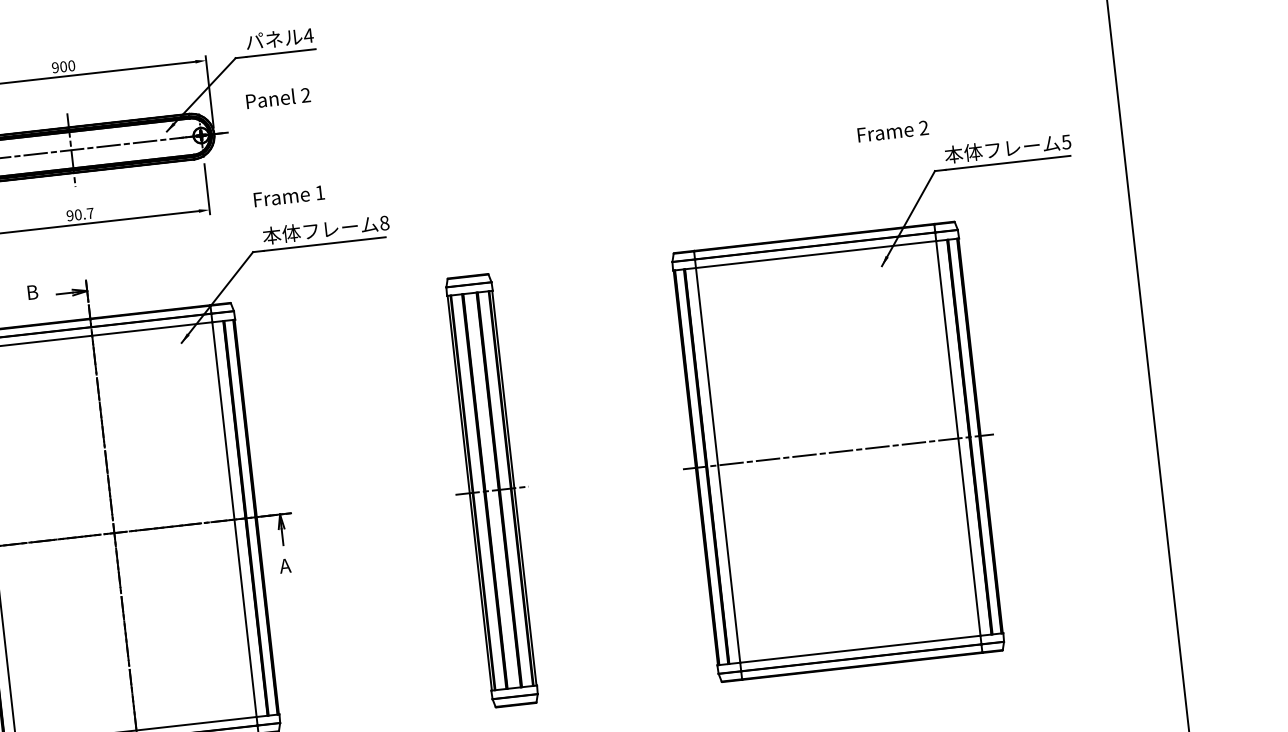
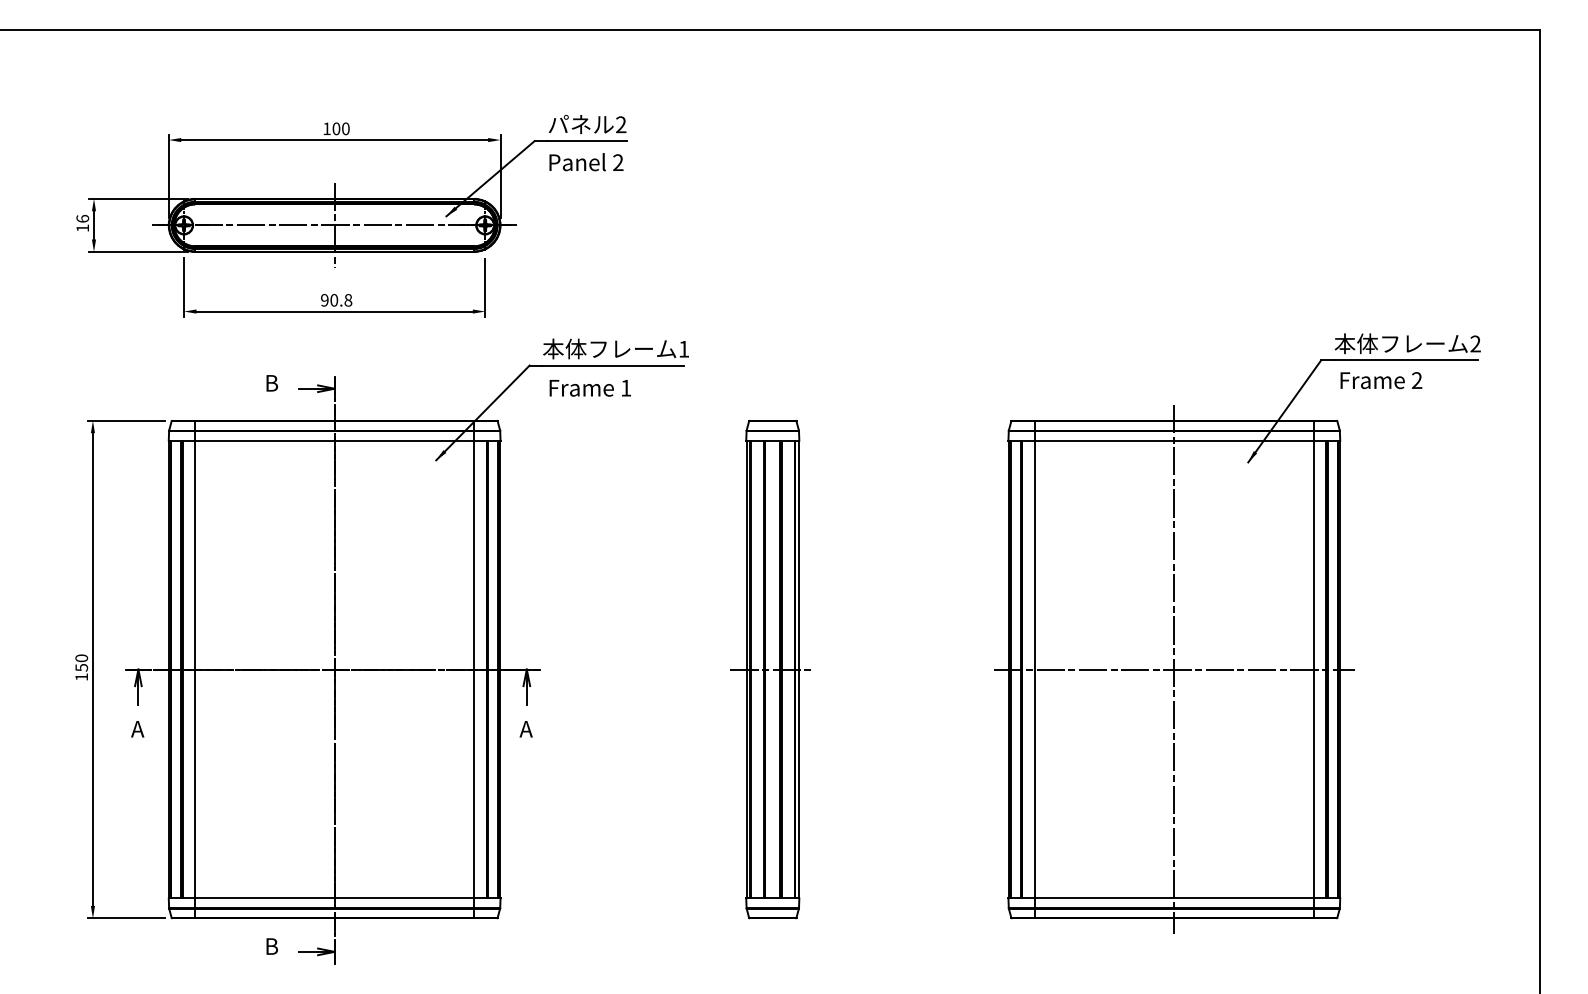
text: (308, 35) -> (620, 124), 4 -> 2
text: (55, 67) -> (326, 128), 900 -> 100
text: (278, 98) -> (586, 162), moved
text: (893, 131) -> (1381, 380), moved
text: (1066, 141) -> (1475, 343), 5 -> 2
text: (288, 196) -> (589, 388), moved
text: (90, 213) -> (348, 300), 90.7 -> 90.8
text: (384, 222) -> (684, 348), 8 -> 1
line: (838, 451) -> (1174, 669), added

